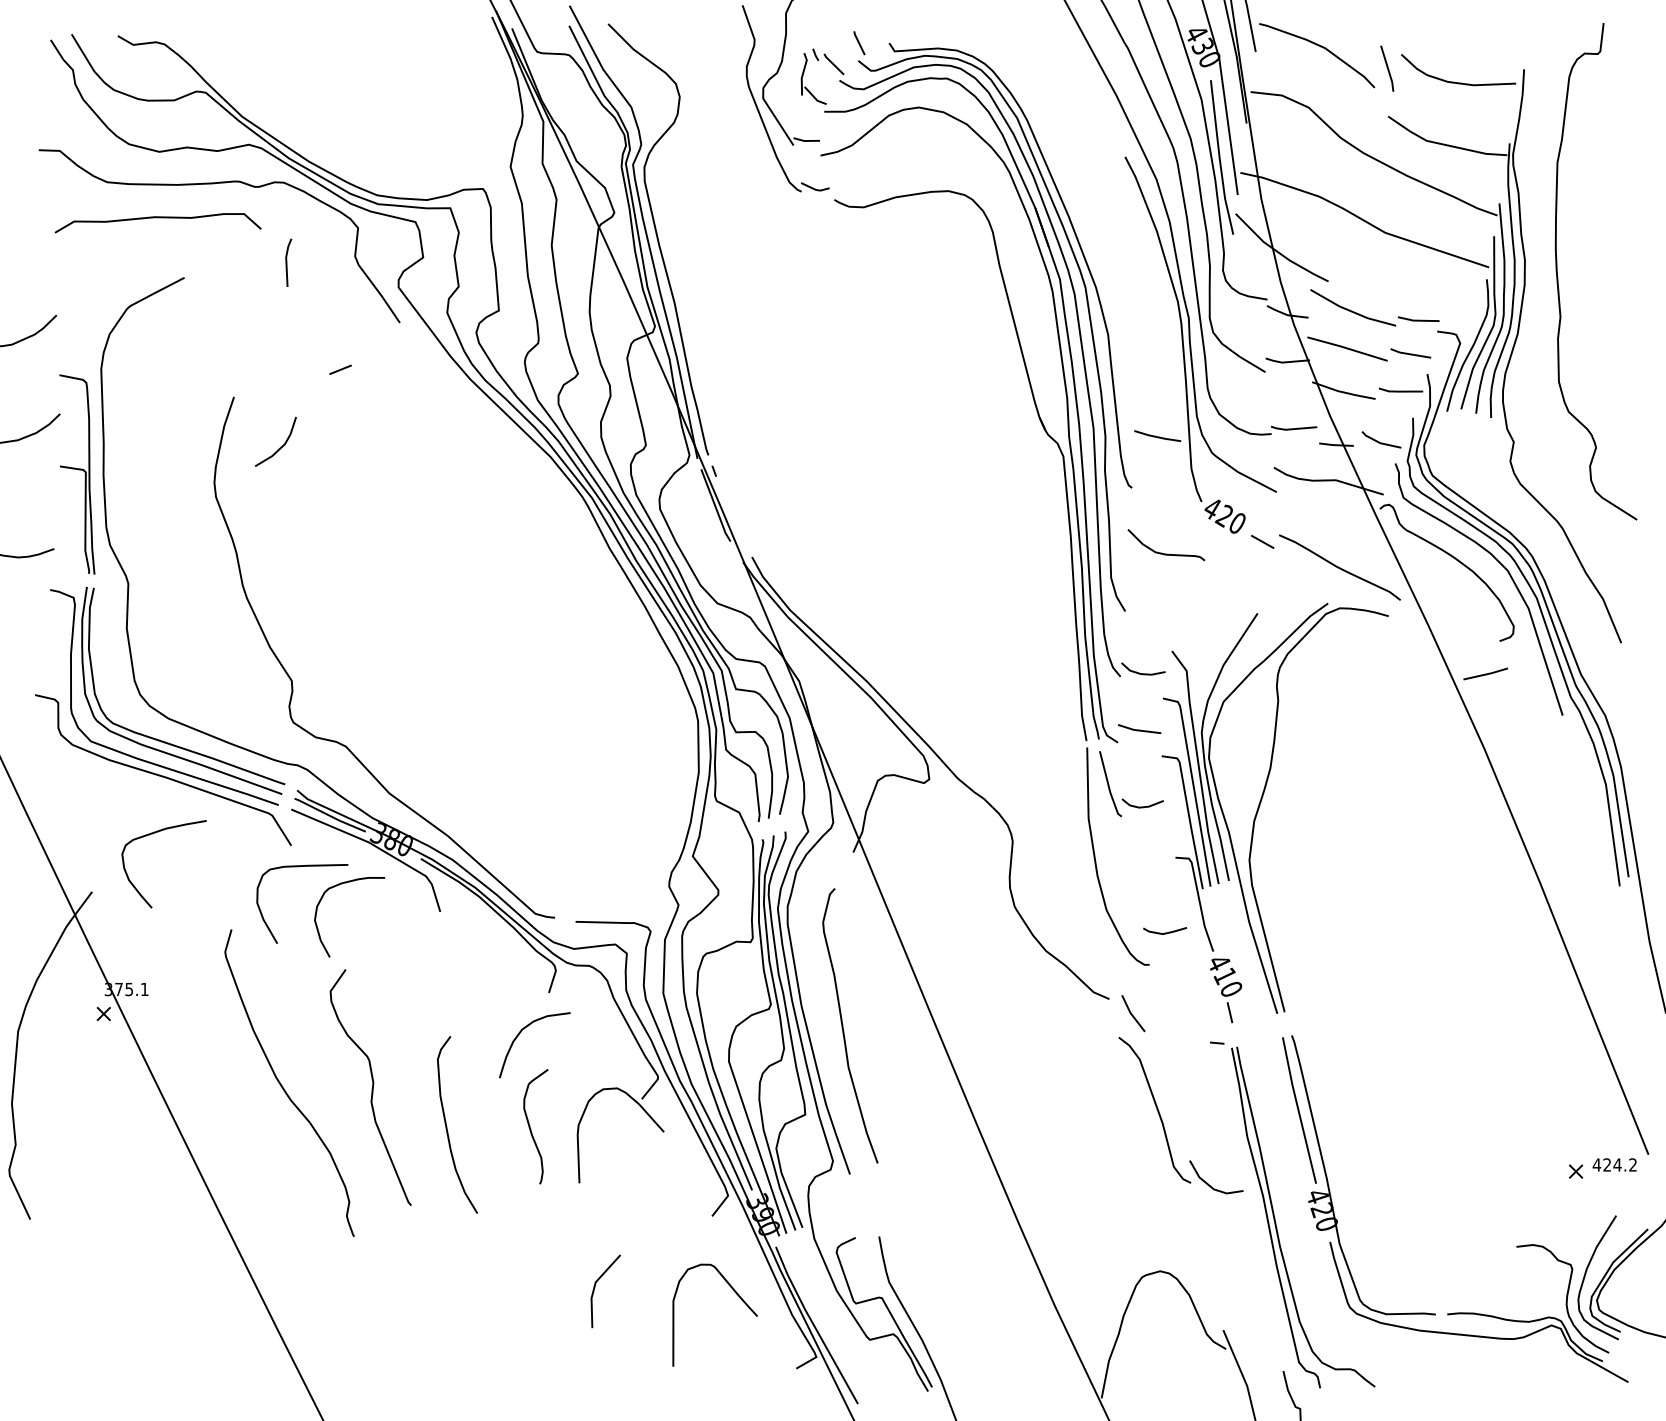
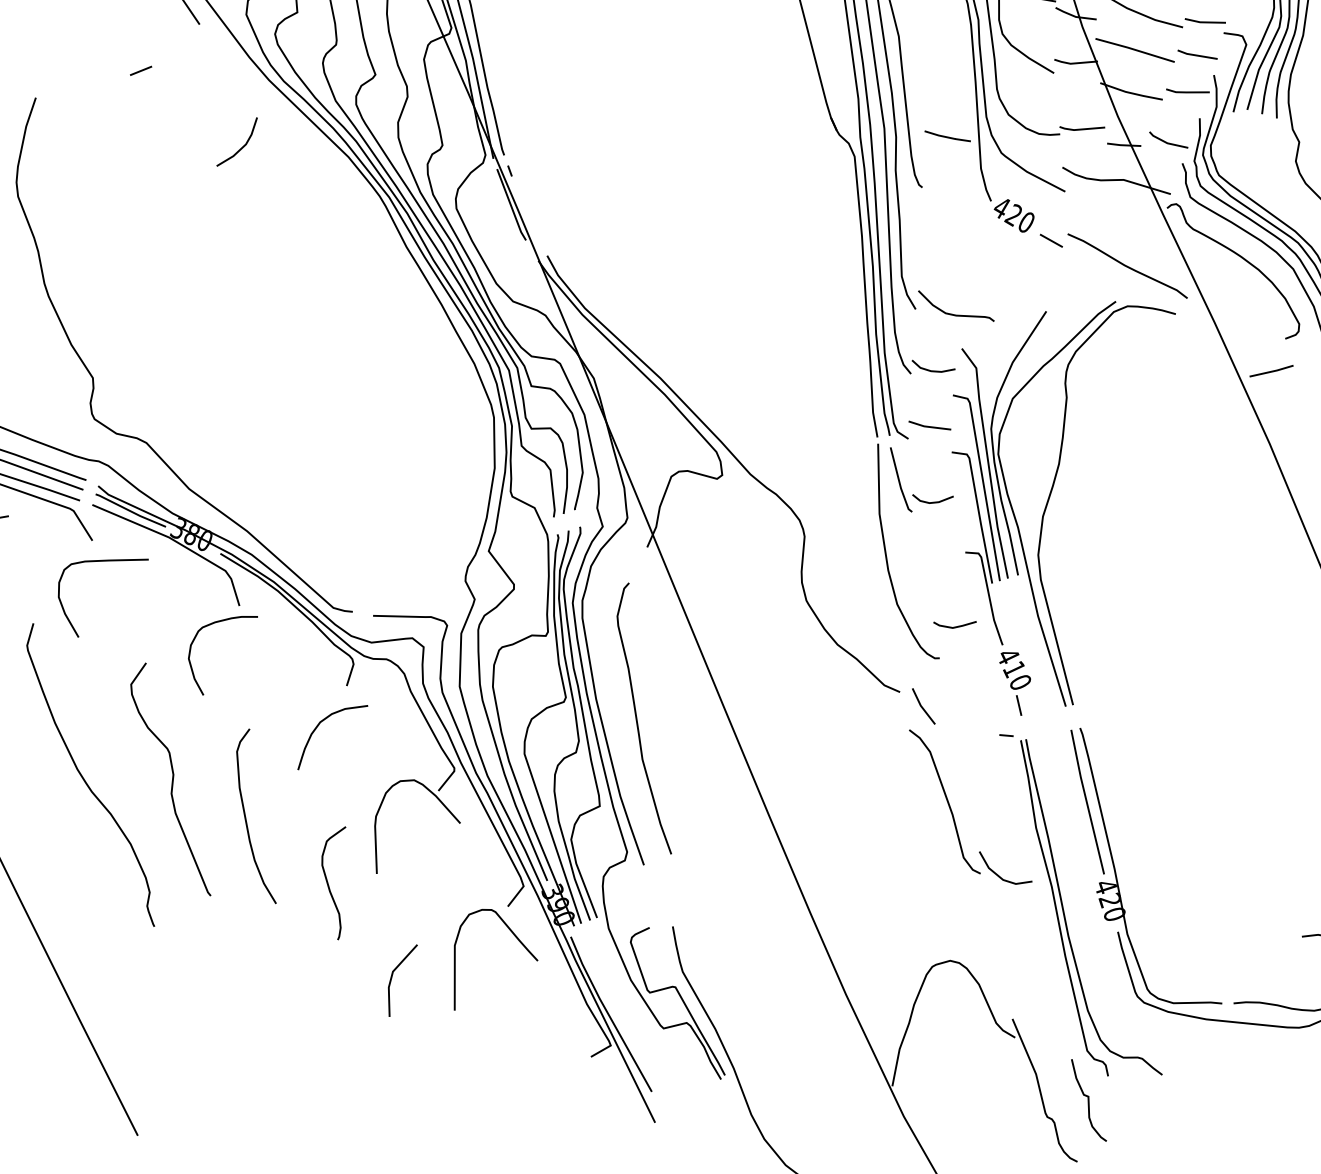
line: (278, 448) -> (239, 148), moved
curve: (1166, 553) -> (956, 314), moved
curve: (317, 912) -> (191, 651), moved
curve: (530, 1126) -> (328, 883), moved
curve: (735, 1293) -> (516, 938), moved

